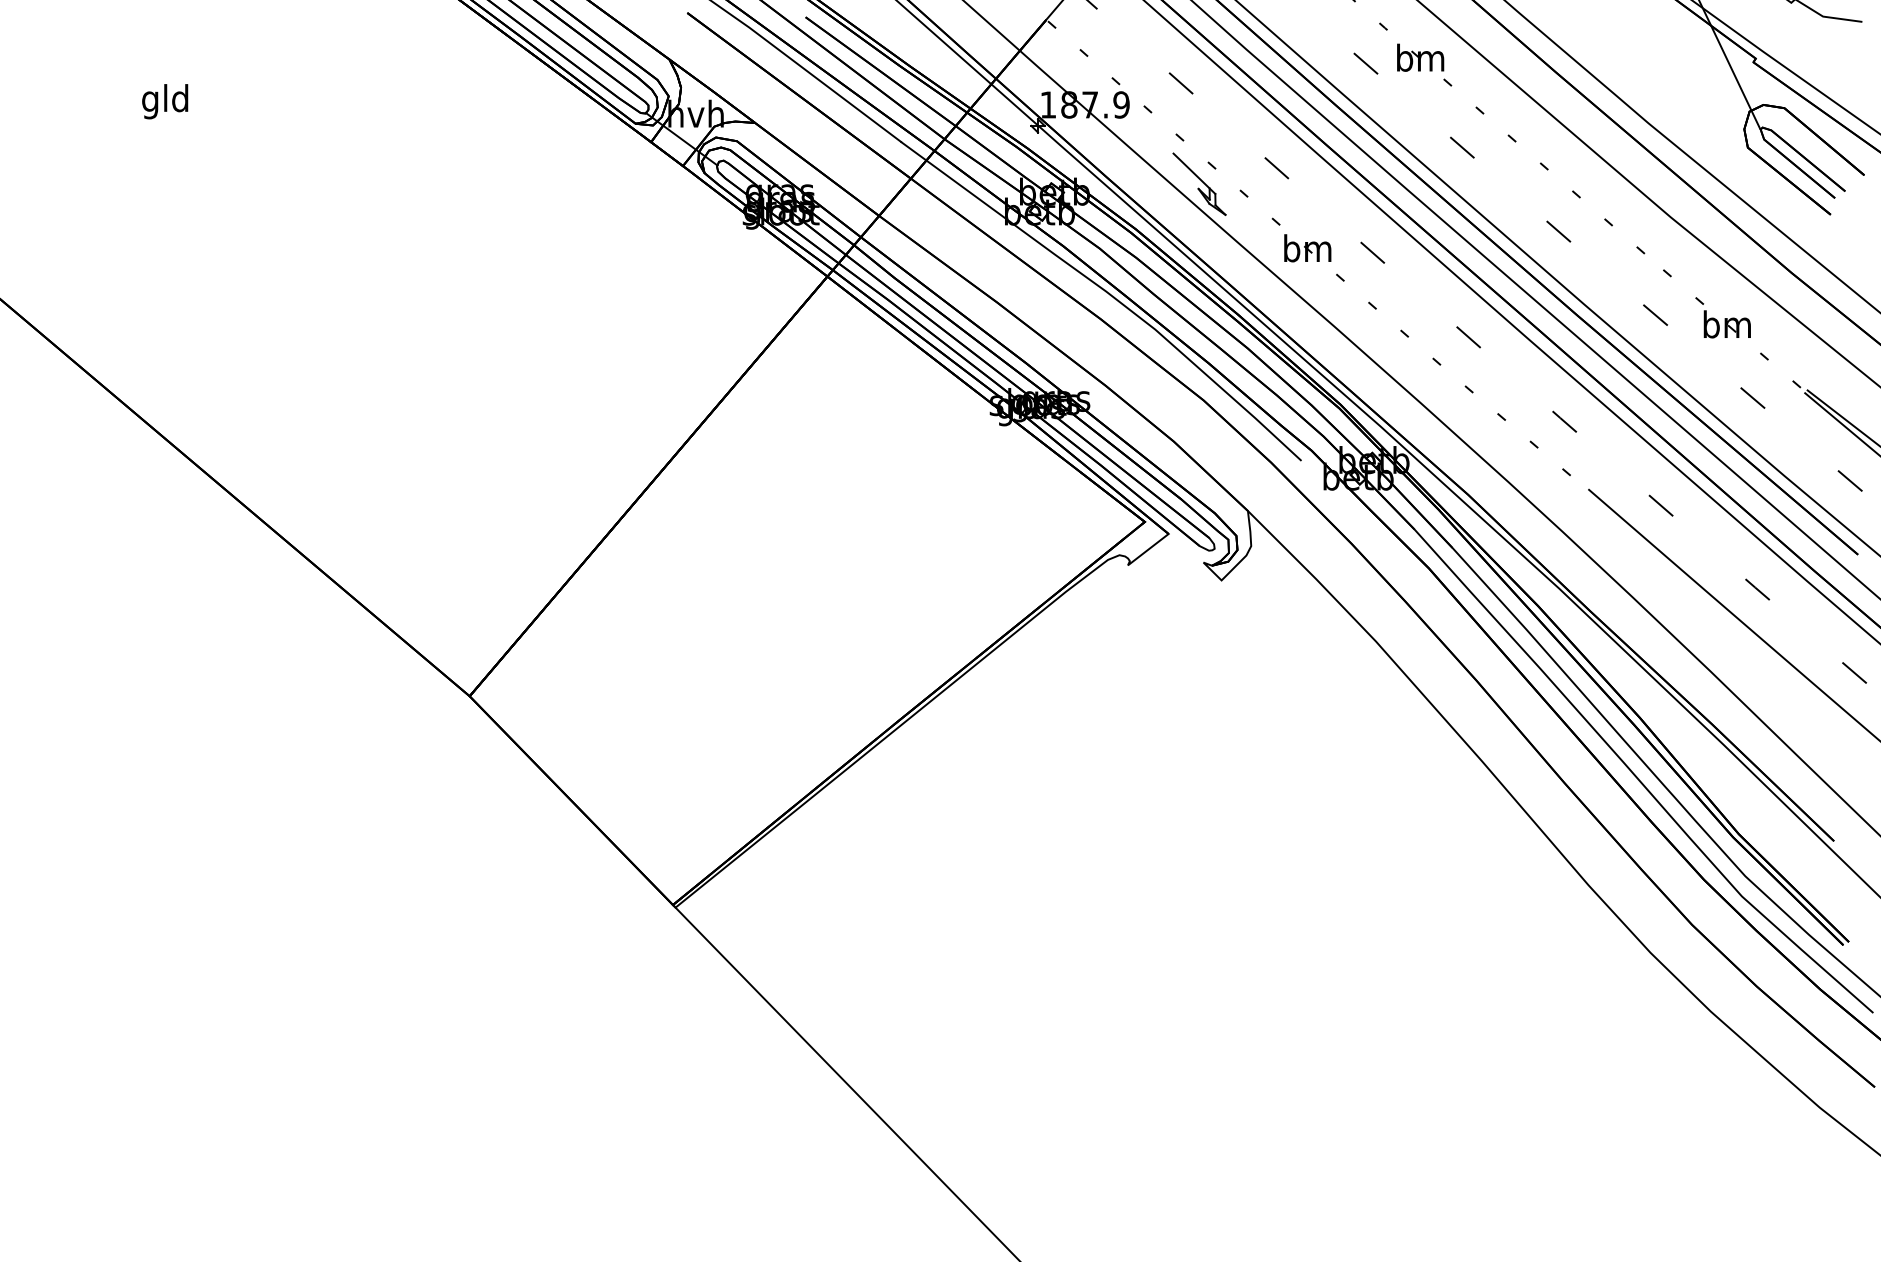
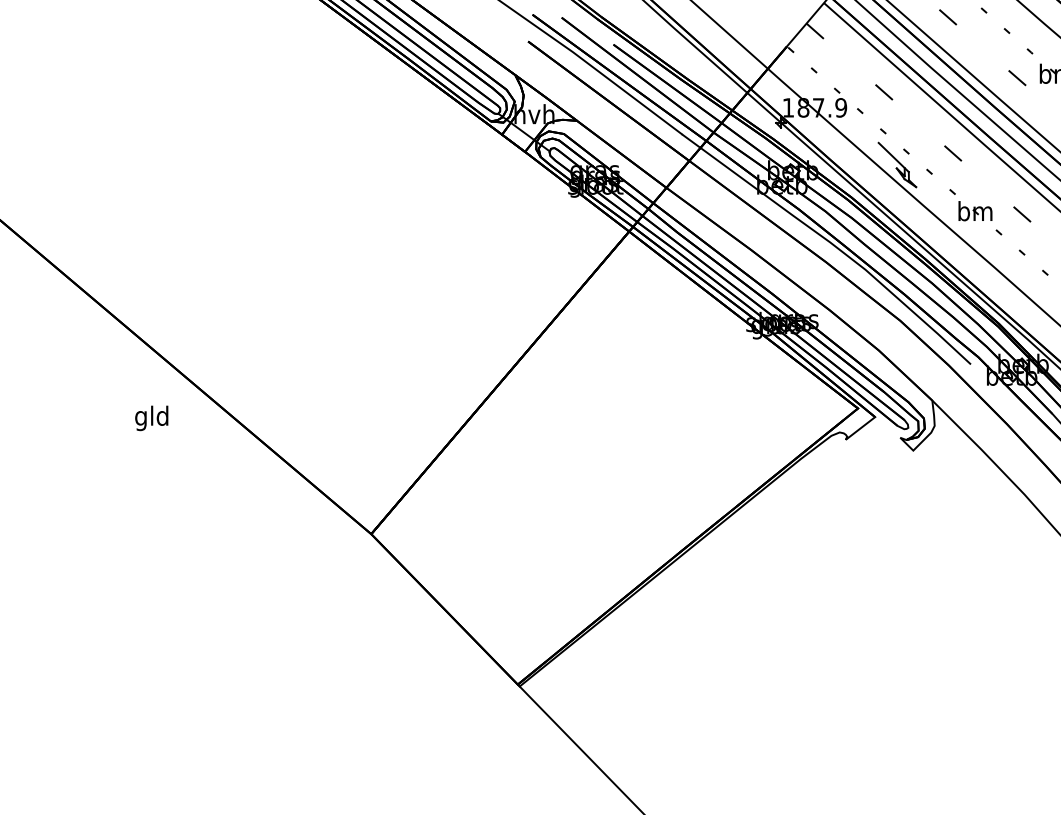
text: (165, 101) -> (151, 418), moved

